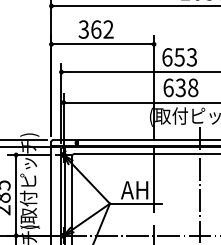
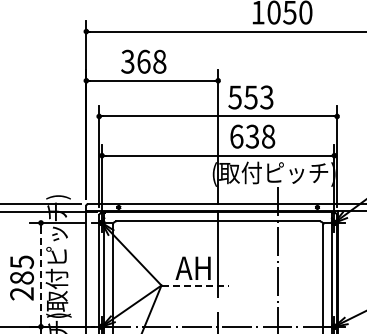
text: (108, 29) -> (159, 61), 362 -> 368
text: (166, 57) -> (234, 97), 653 -> 553
line: (16, 195) -> (41, 275), solid -> dashed
line: (136, 203) -> (195, 285), solid -> dashed

